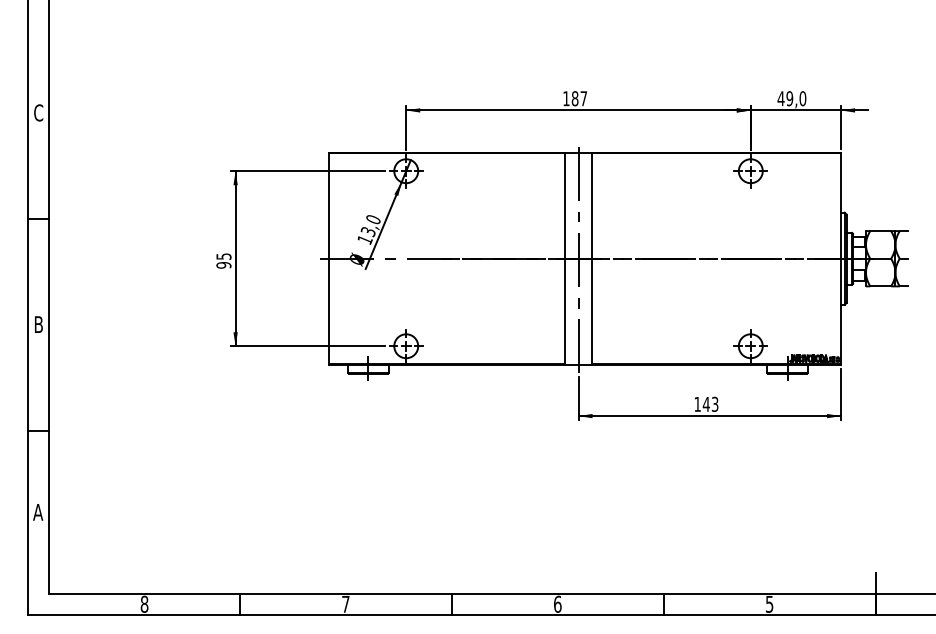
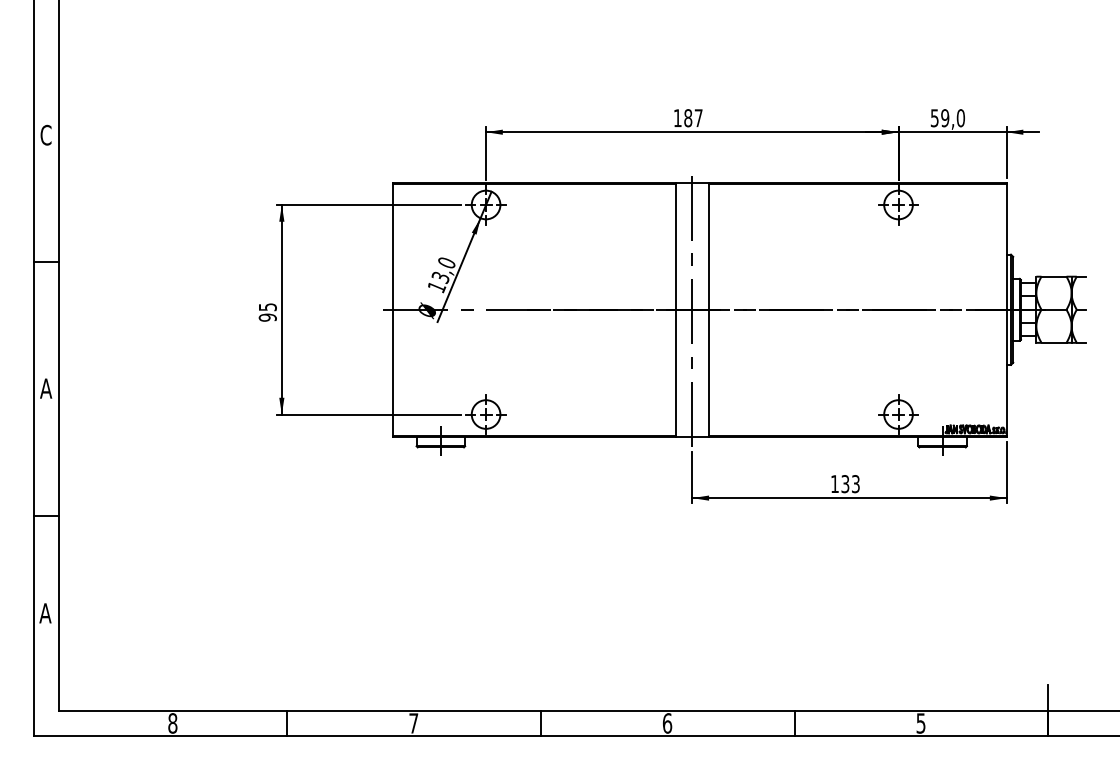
text: (780, 98) -> (934, 118), 49,0 -> 59,0
text: (39, 324) -> (46, 388), B -> A
text: (706, 404) -> (845, 484), 143 -> 133

